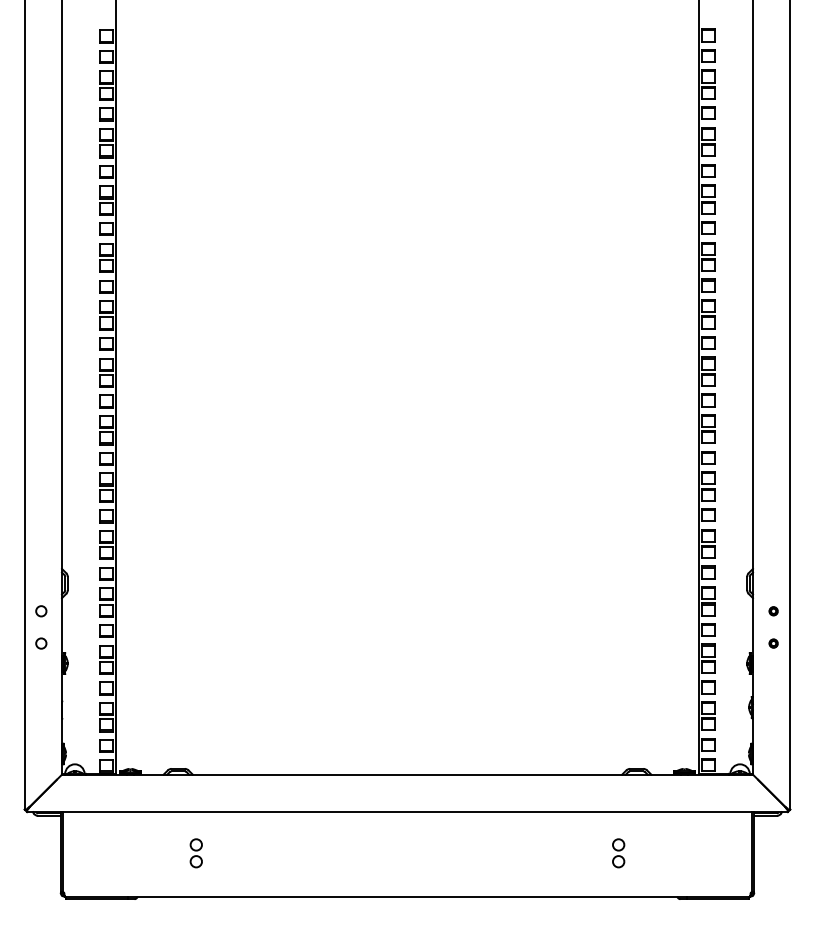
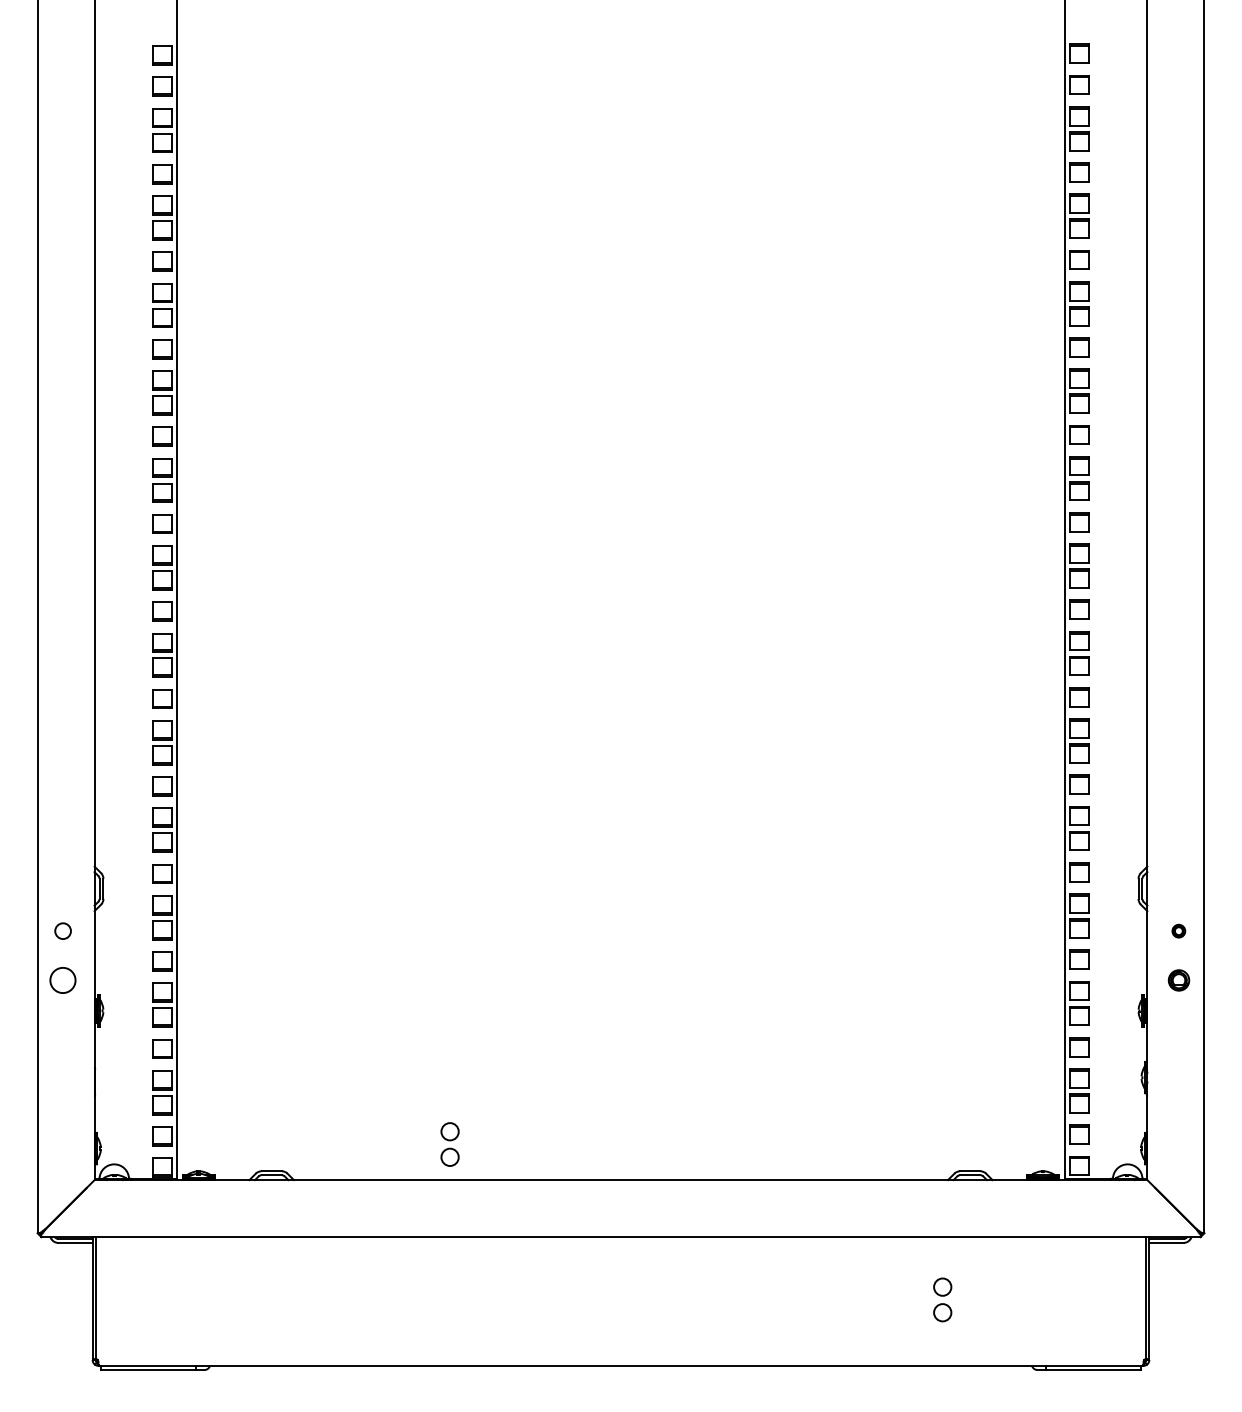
circle: (41, 643) -> (63, 980), size x1.6
part: (773, 643) -> (1178, 980), size x1.6
part: (195, 853) -> (448, 1144), moved

